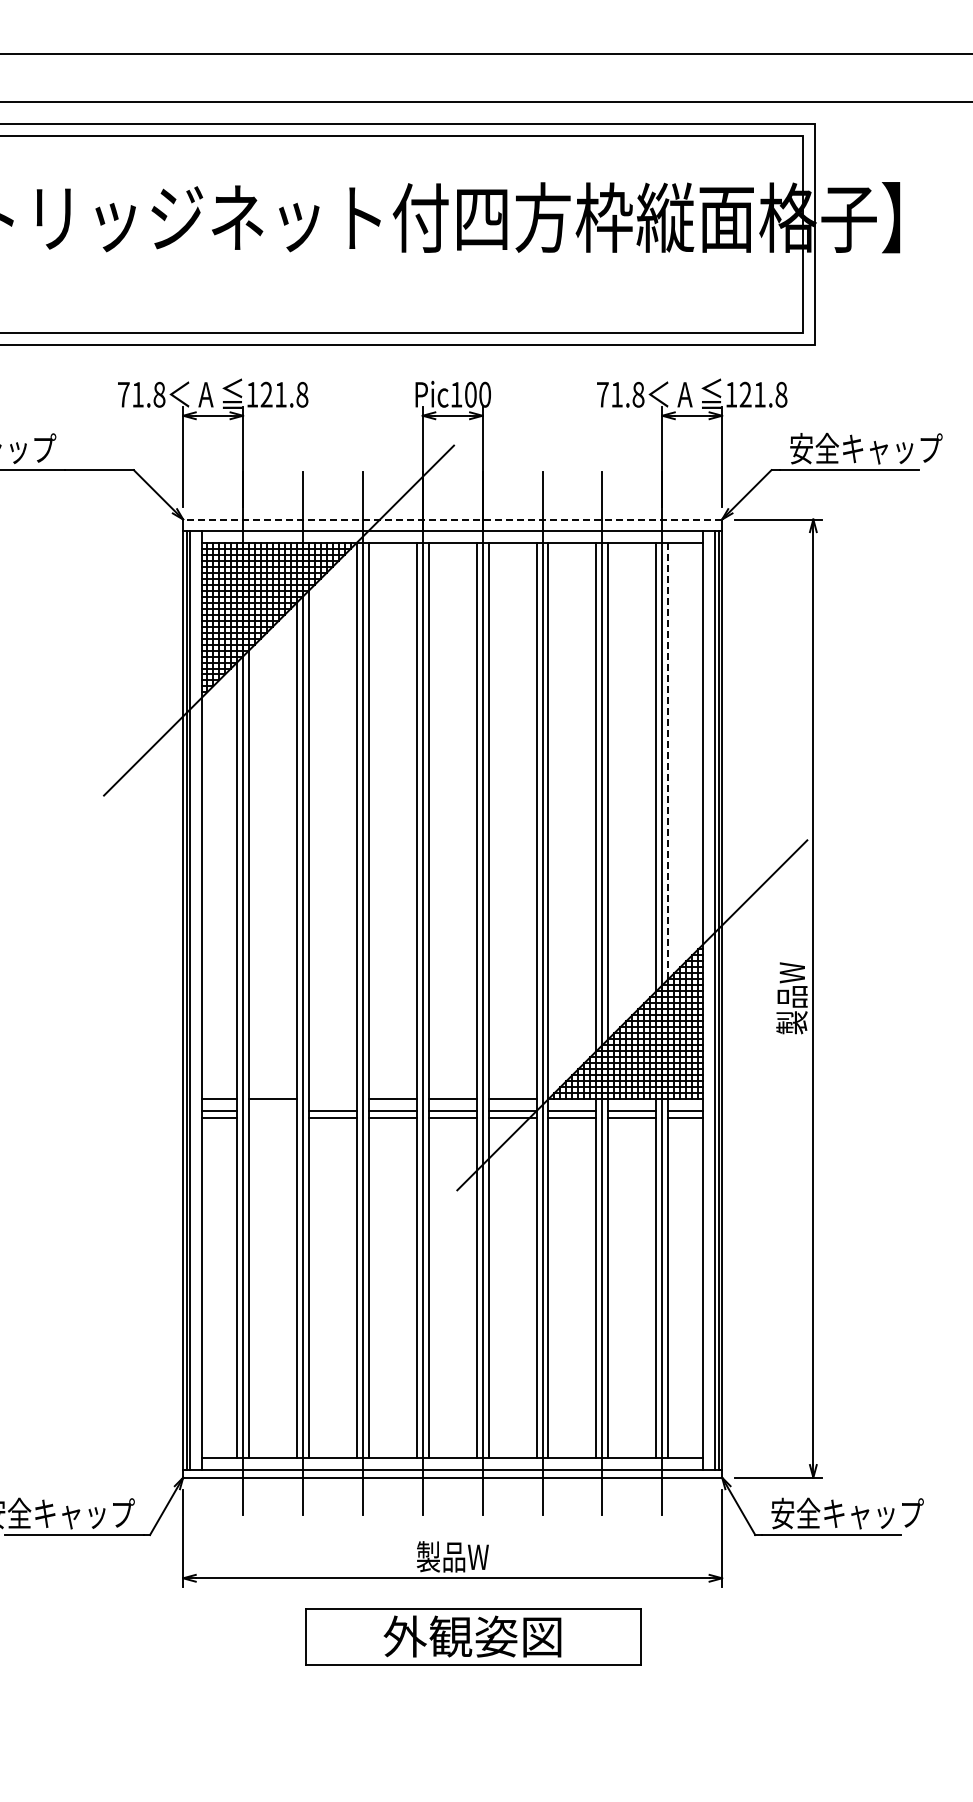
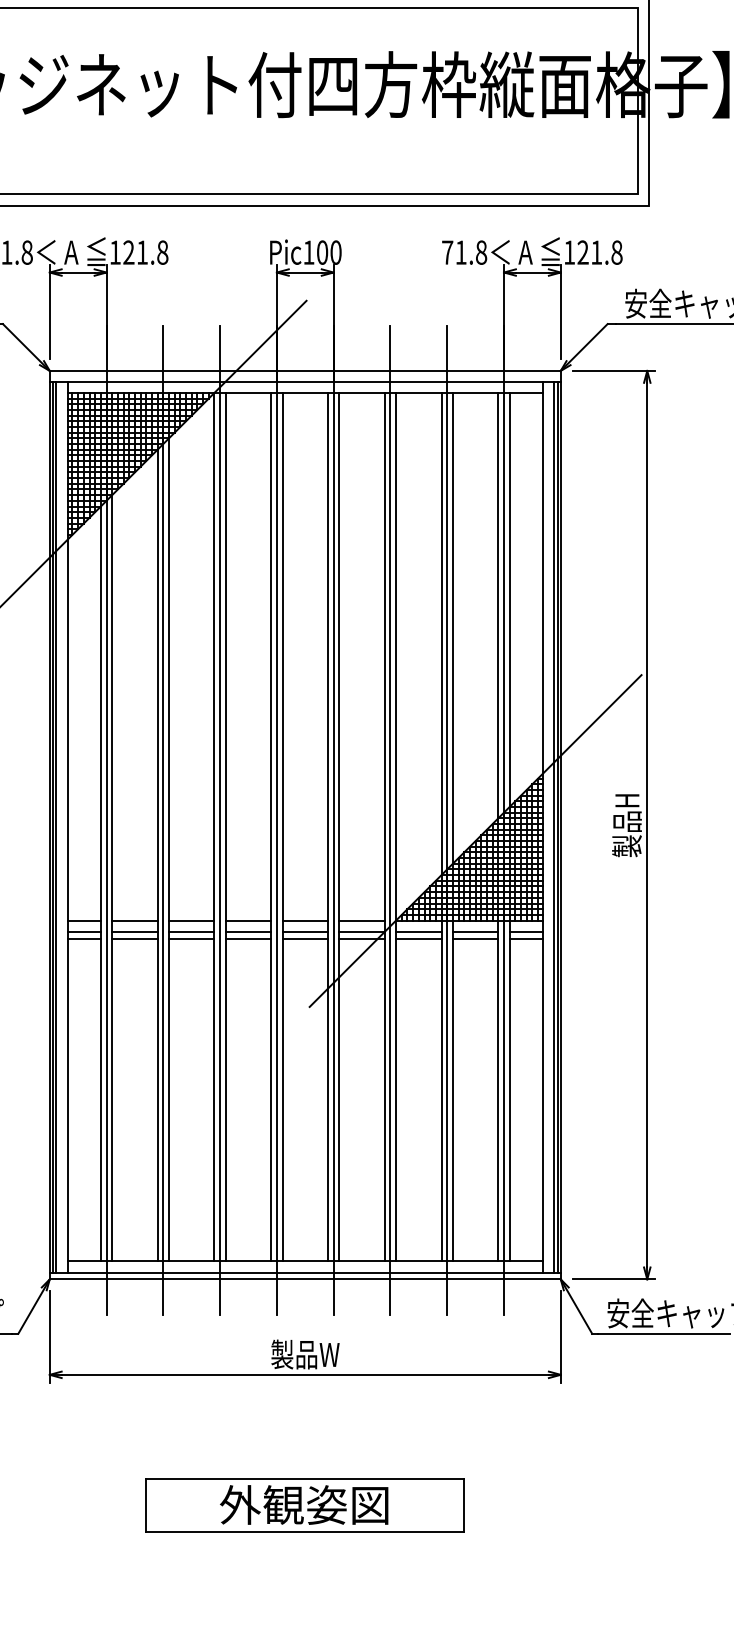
line: (452, 519) -> (305, 370), dashed -> solid
line: (668, 761) -> (509, 600), dashed -> solid
text: (791, 998) -> (626, 825), 製品W -> 製品H
line: (332, 1099) -> (191, 920), added
line: (272, 1111) -> (134, 932), added
line: (272, 1118) -> (134, 938), added
part: (473, 1636) -> (305, 1504), moved

